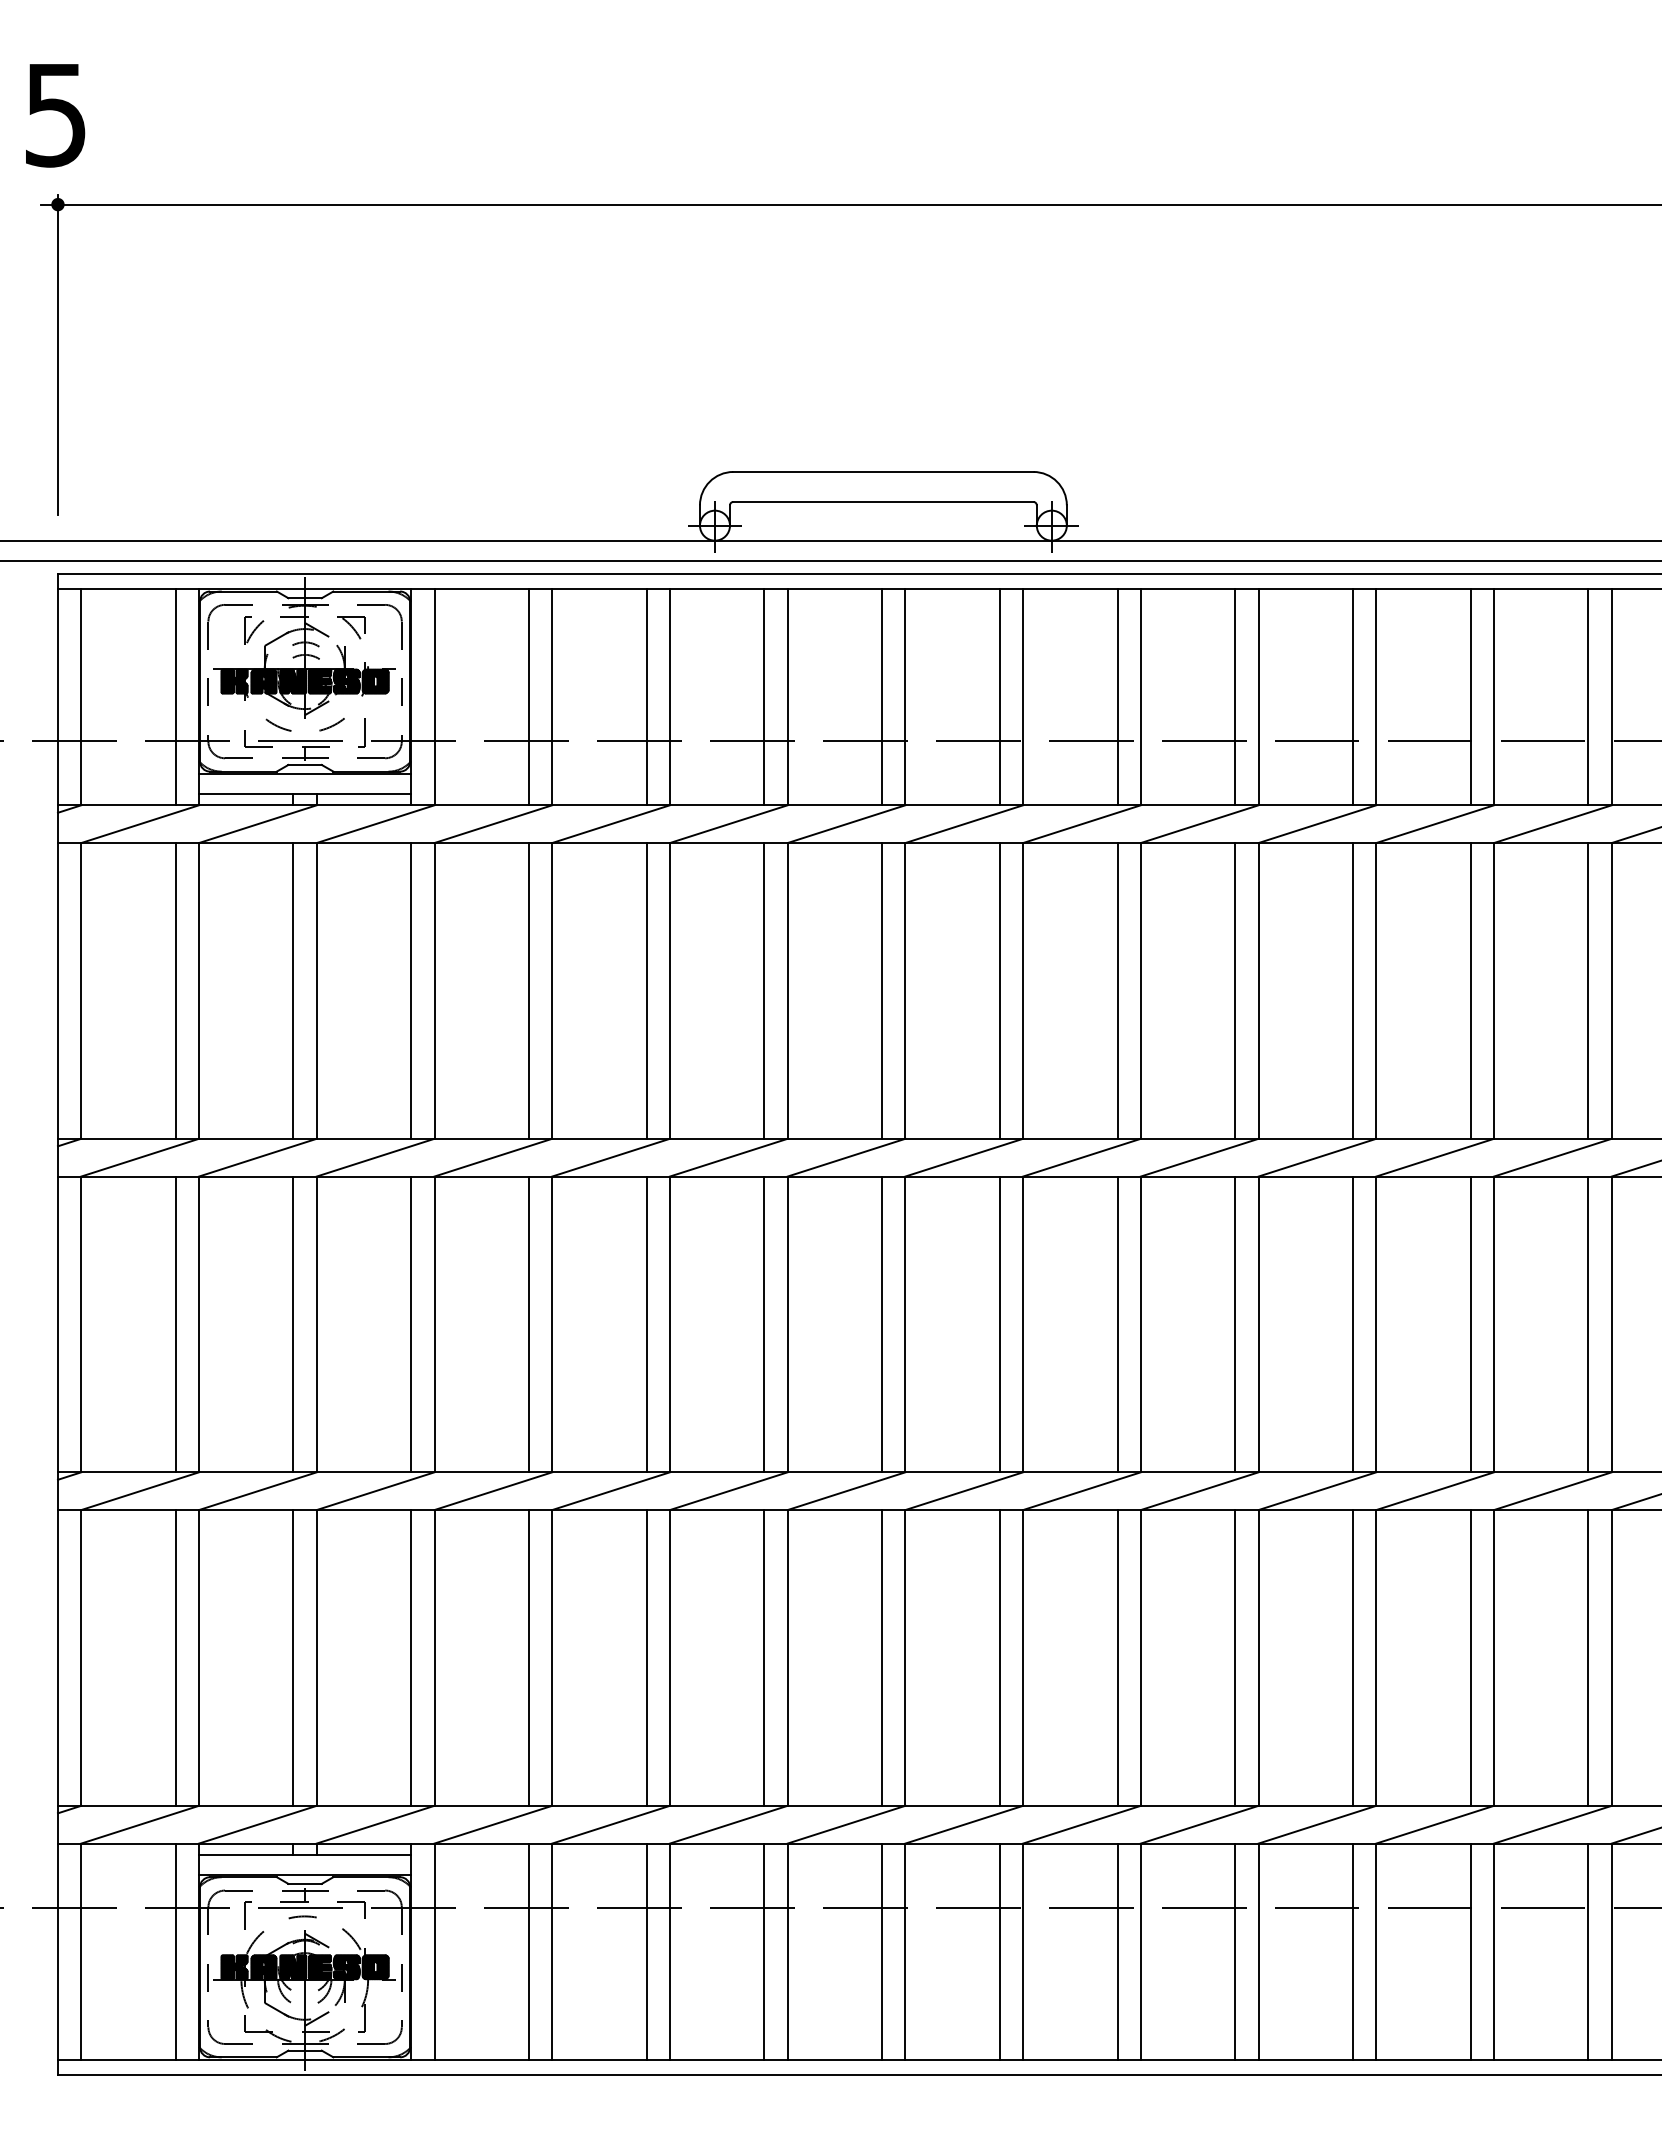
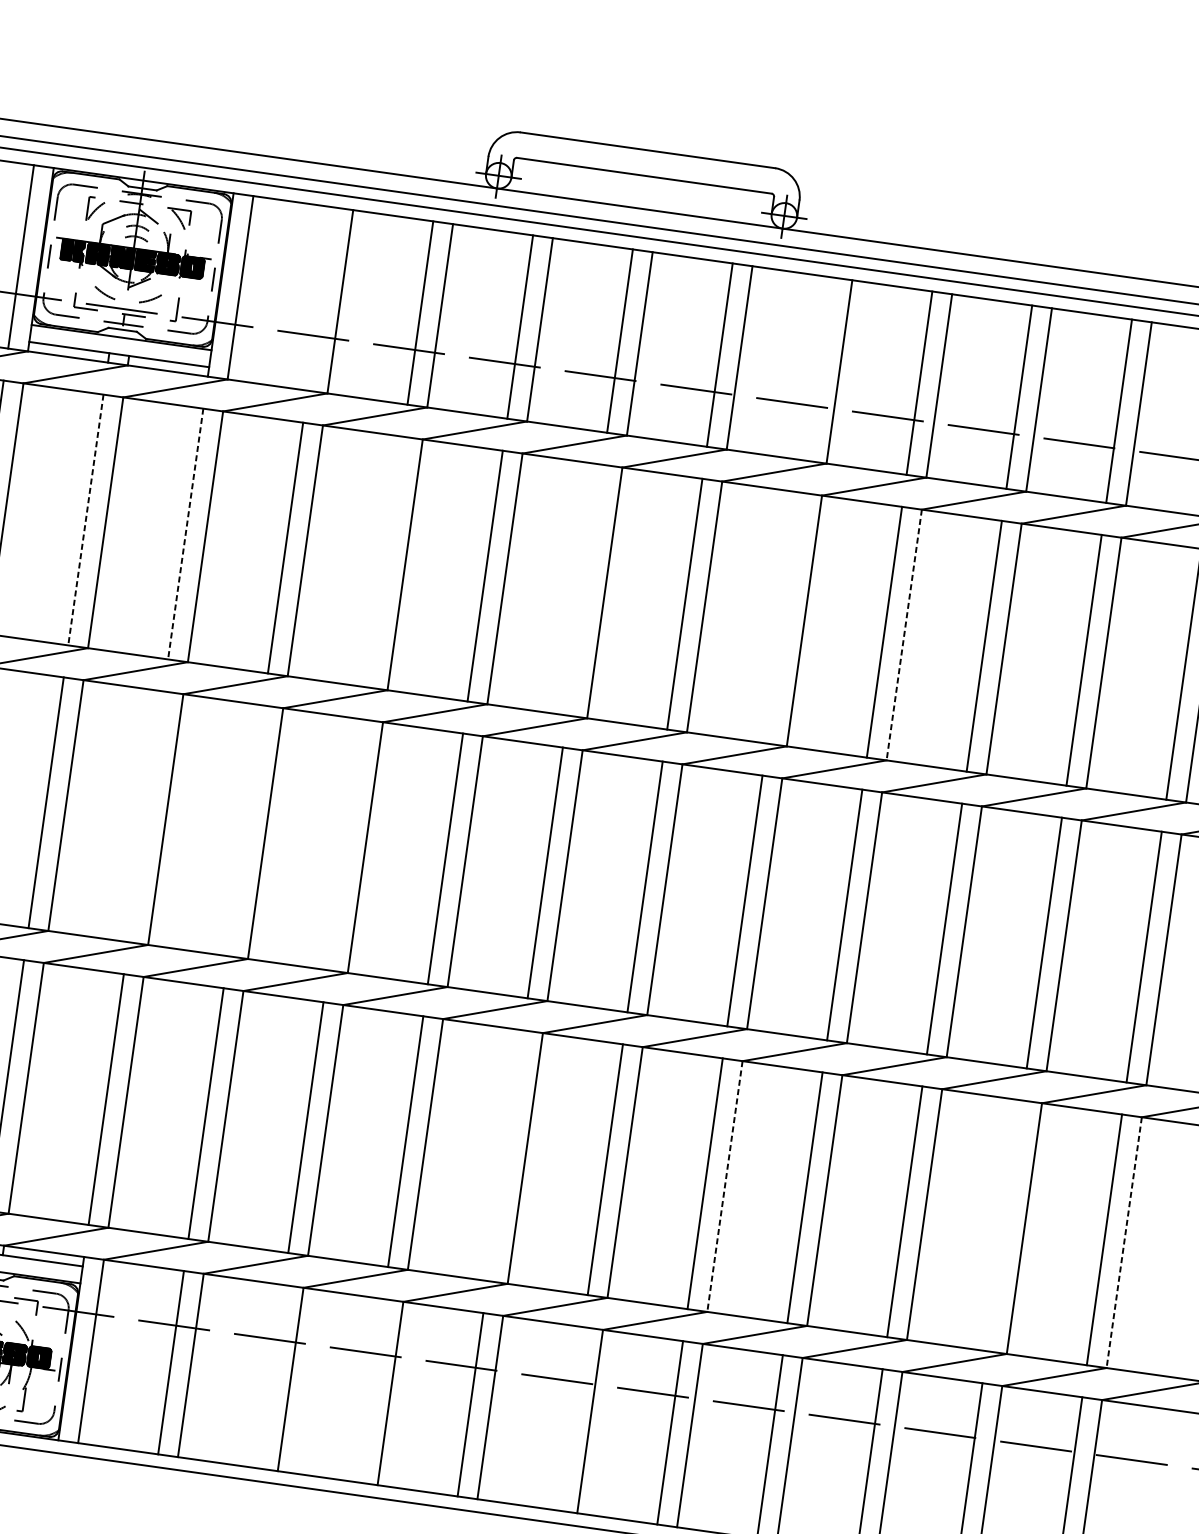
line: (528, 697) -> (320, 299), removed
line: (1117, 697) -> (819, 369), removed
line: (293, 990) -> (86, 519), solid -> dashed
line: (411, 990) -> (186, 533), solid -> dashed
line: (646, 990) -> (385, 561), removed
line: (882, 990) -> (585, 589), removed
line: (1117, 990) -> (784, 617), removed
line: (1258, 990) -> (904, 634), solid -> dashed
line: (411, 1324) -> (146, 816), removed
line: (528, 1324) -> (245, 830), removed
line: (646, 1324) -> (345, 844), removed
line: (882, 1657) -> (505, 1155), removed
line: (1140, 1657) -> (724, 1186), solid -> dashed
line: (1470, 1657) -> (1004, 1225), removed
line: (1611, 1657) -> (1124, 1242), solid -> dashed
line: (646, 1951) -> (270, 1376), removed
line: (764, 1951) -> (370, 1390), removed
line: (999, 1951) -> (570, 1418), removed

